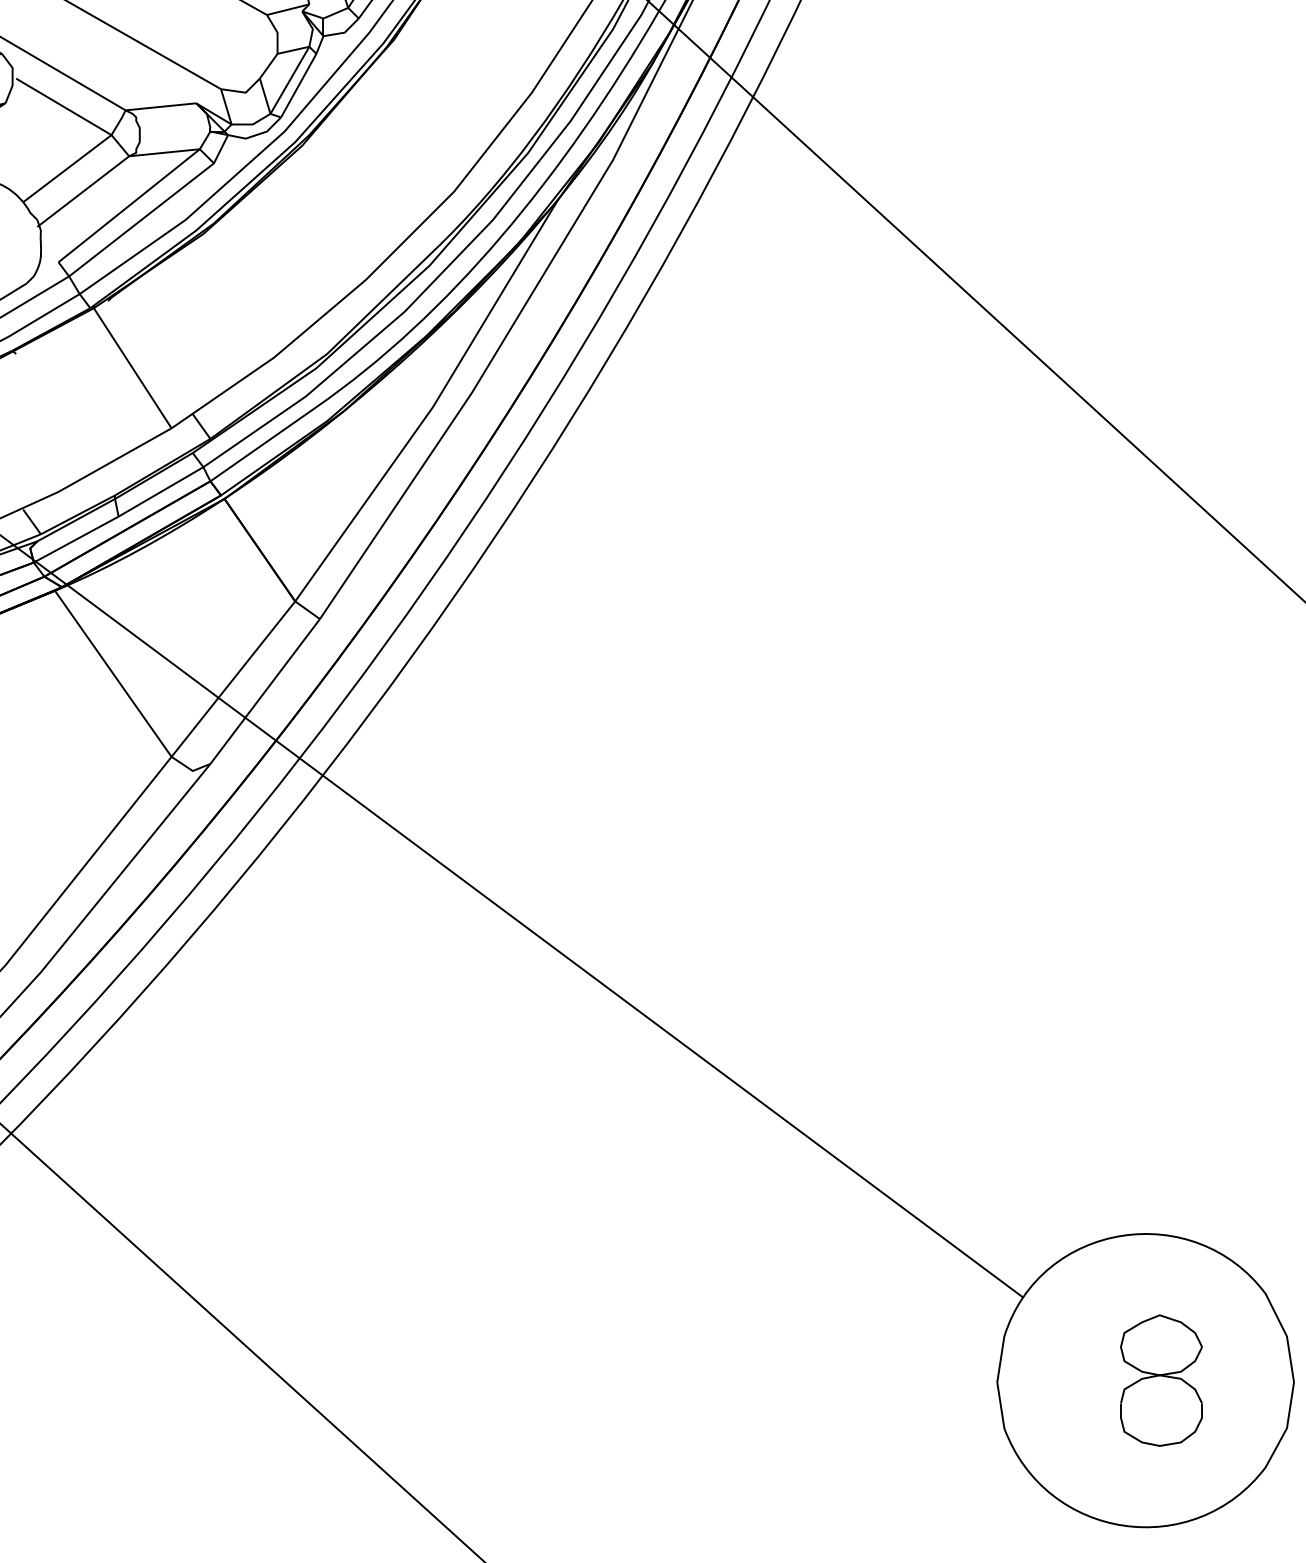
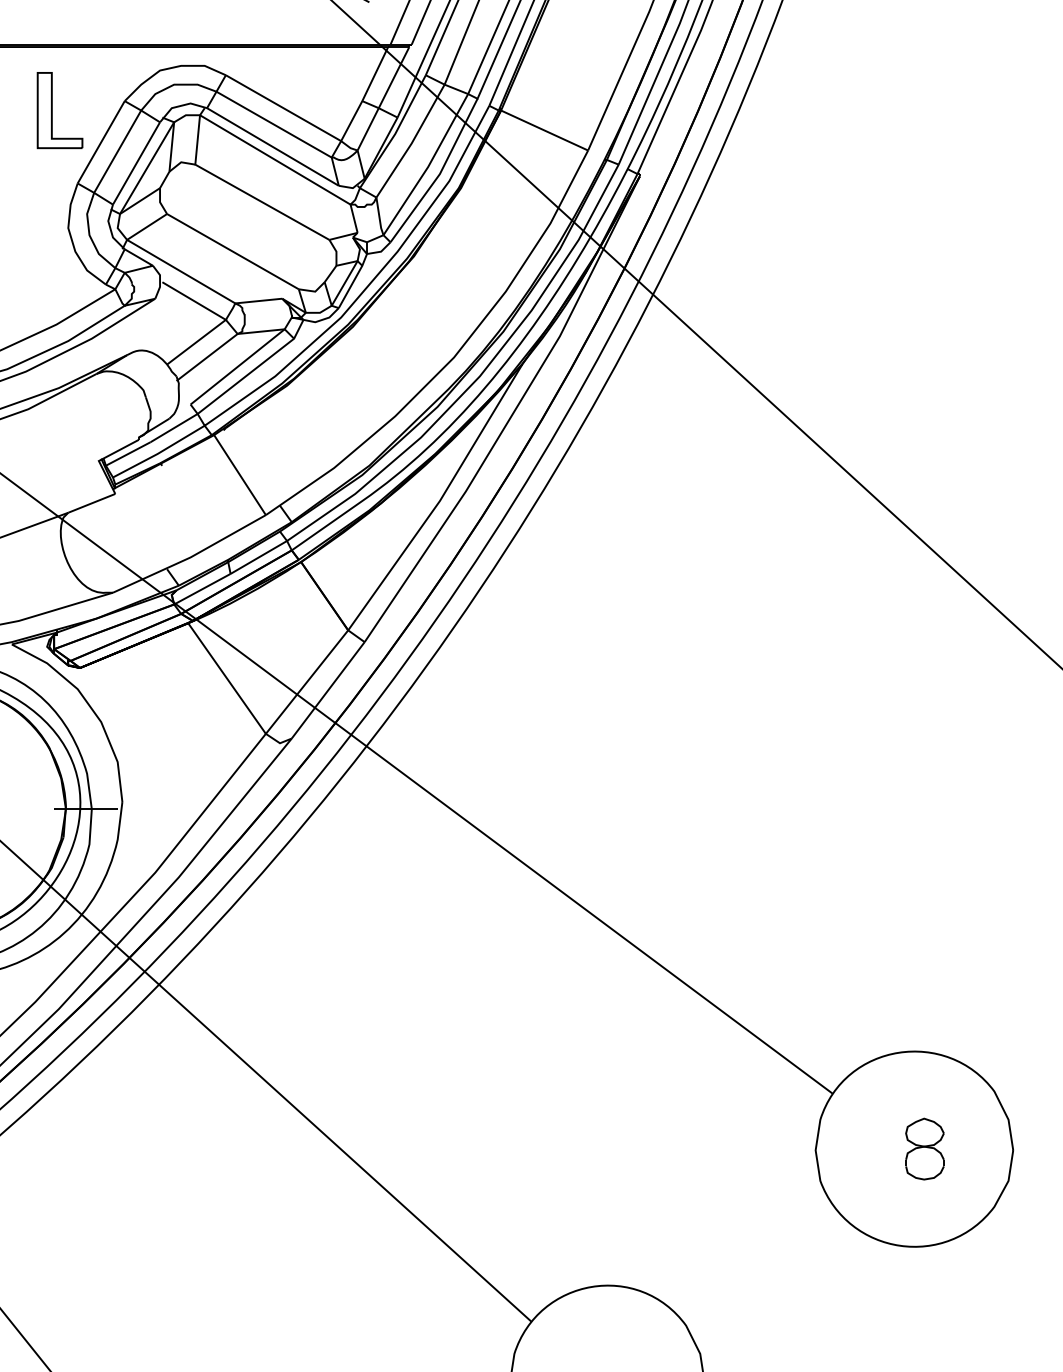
part: (1160, 1379) -> (924, 1148), size x0.7

